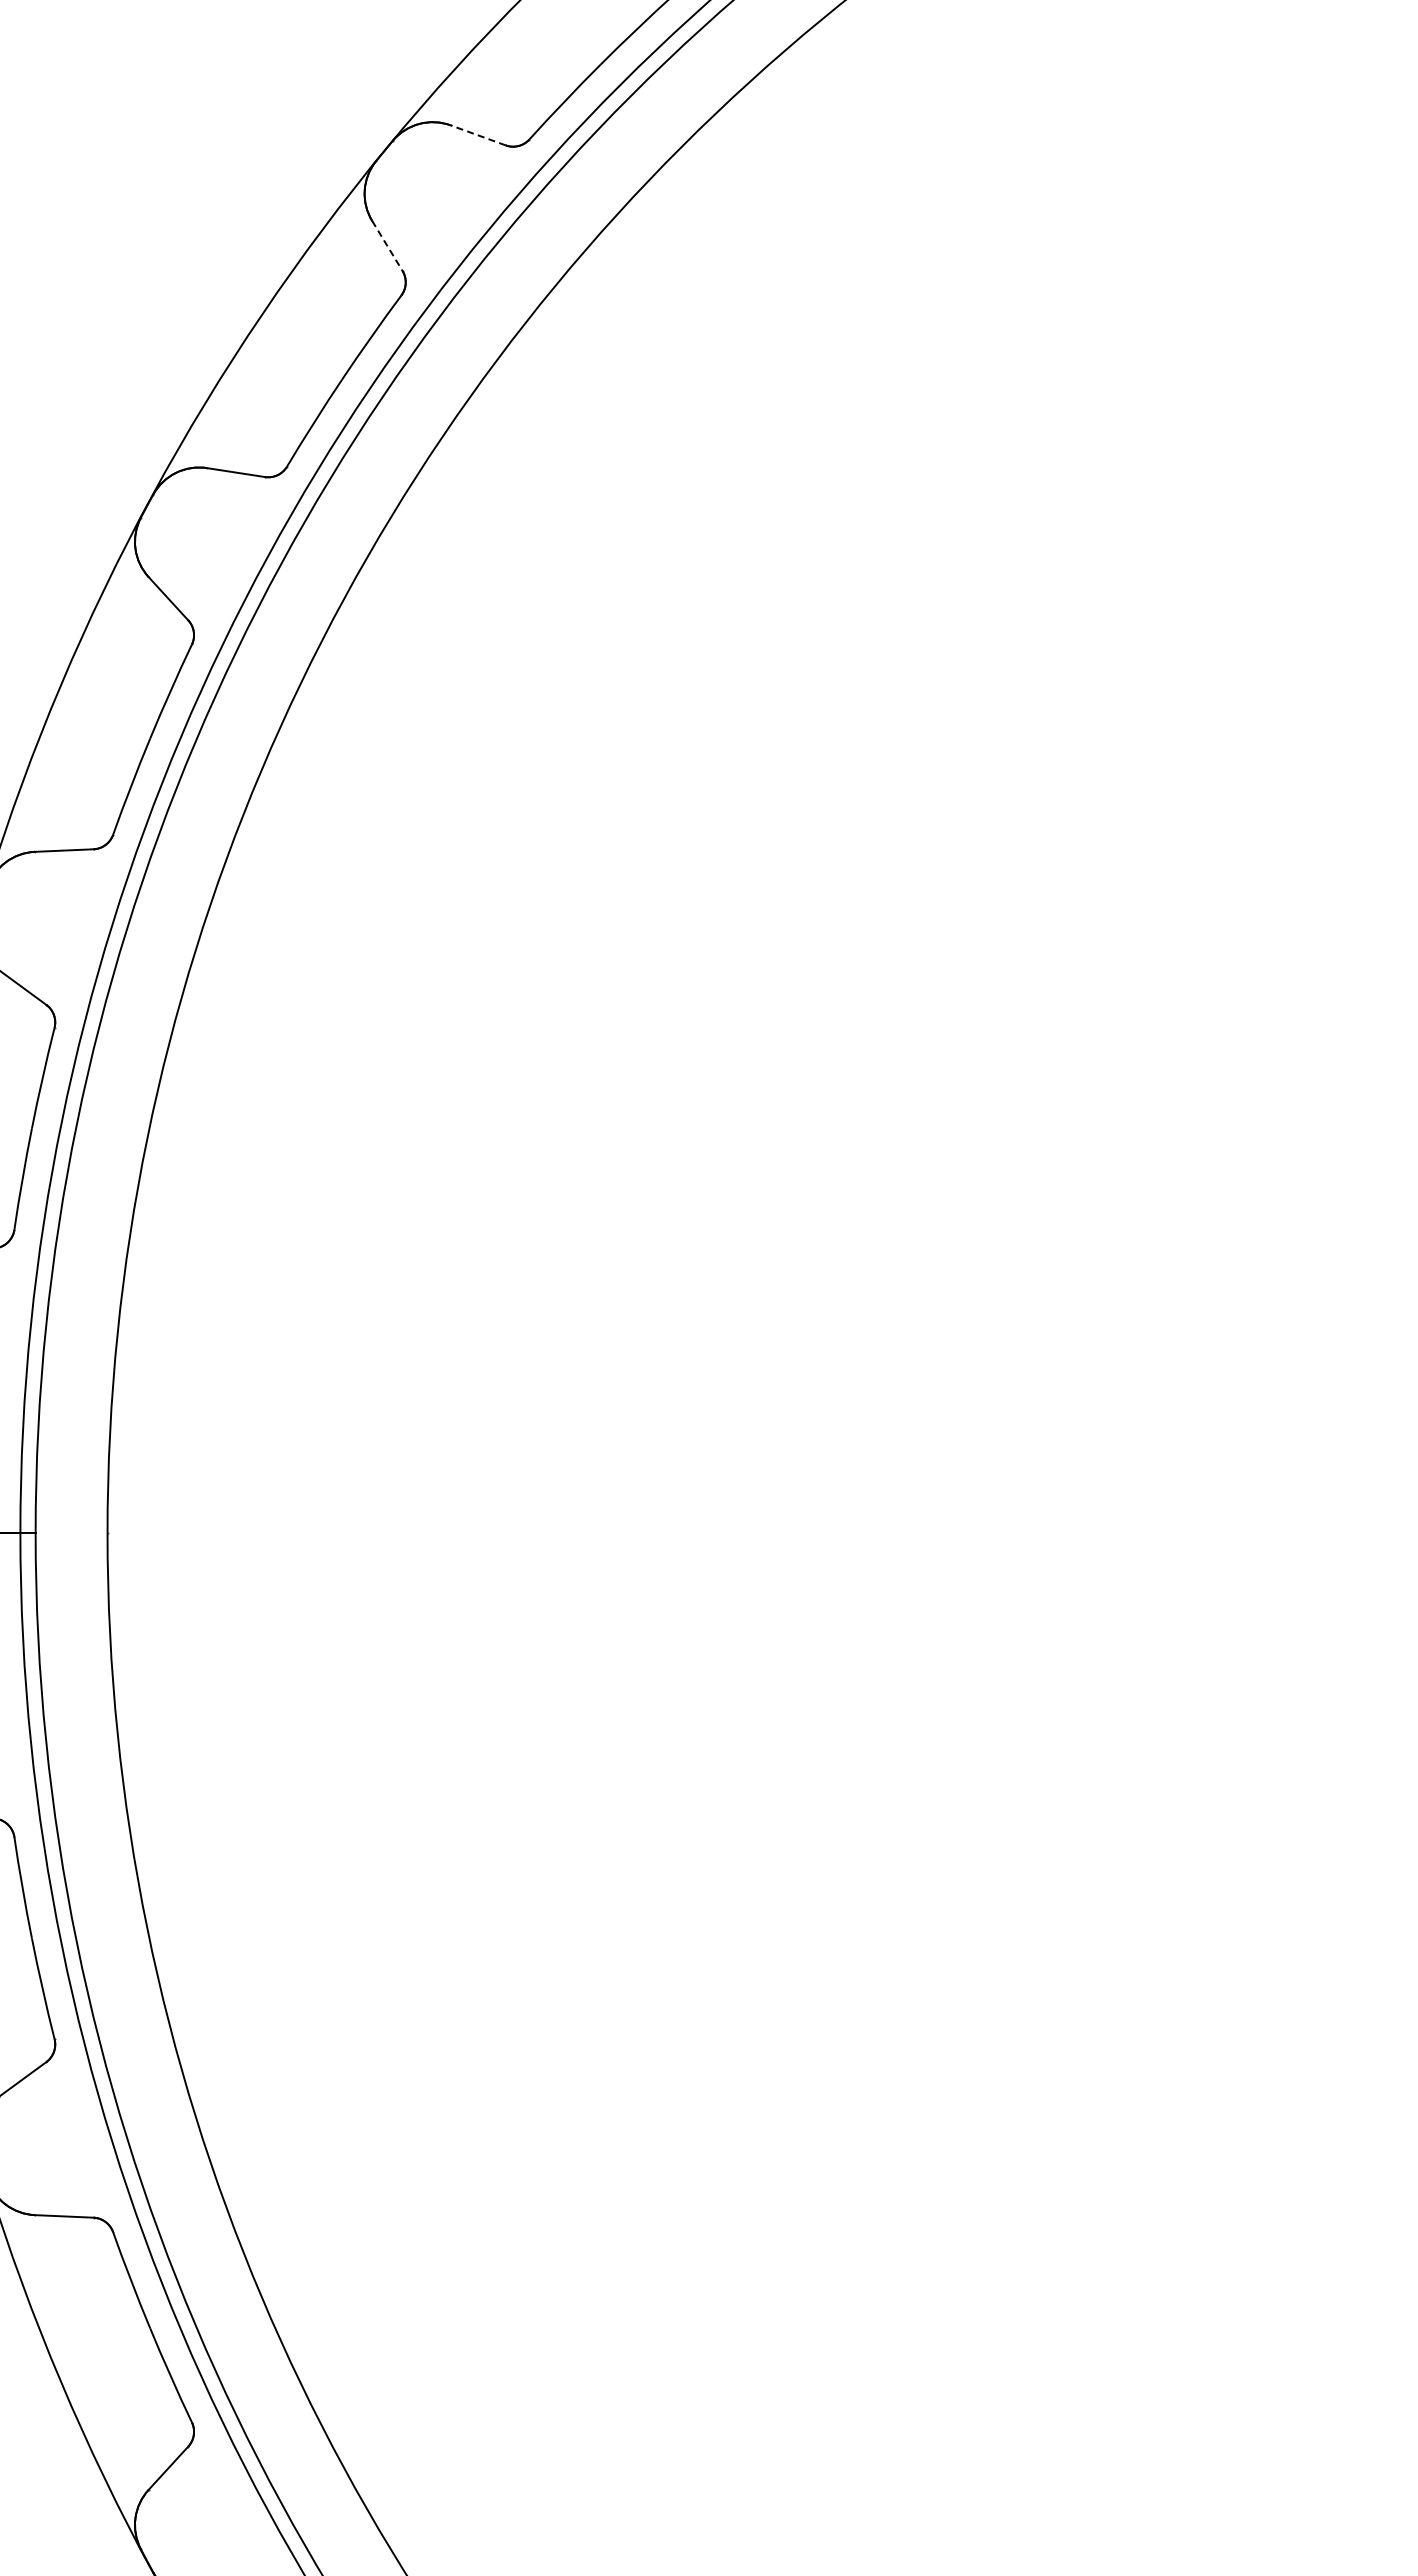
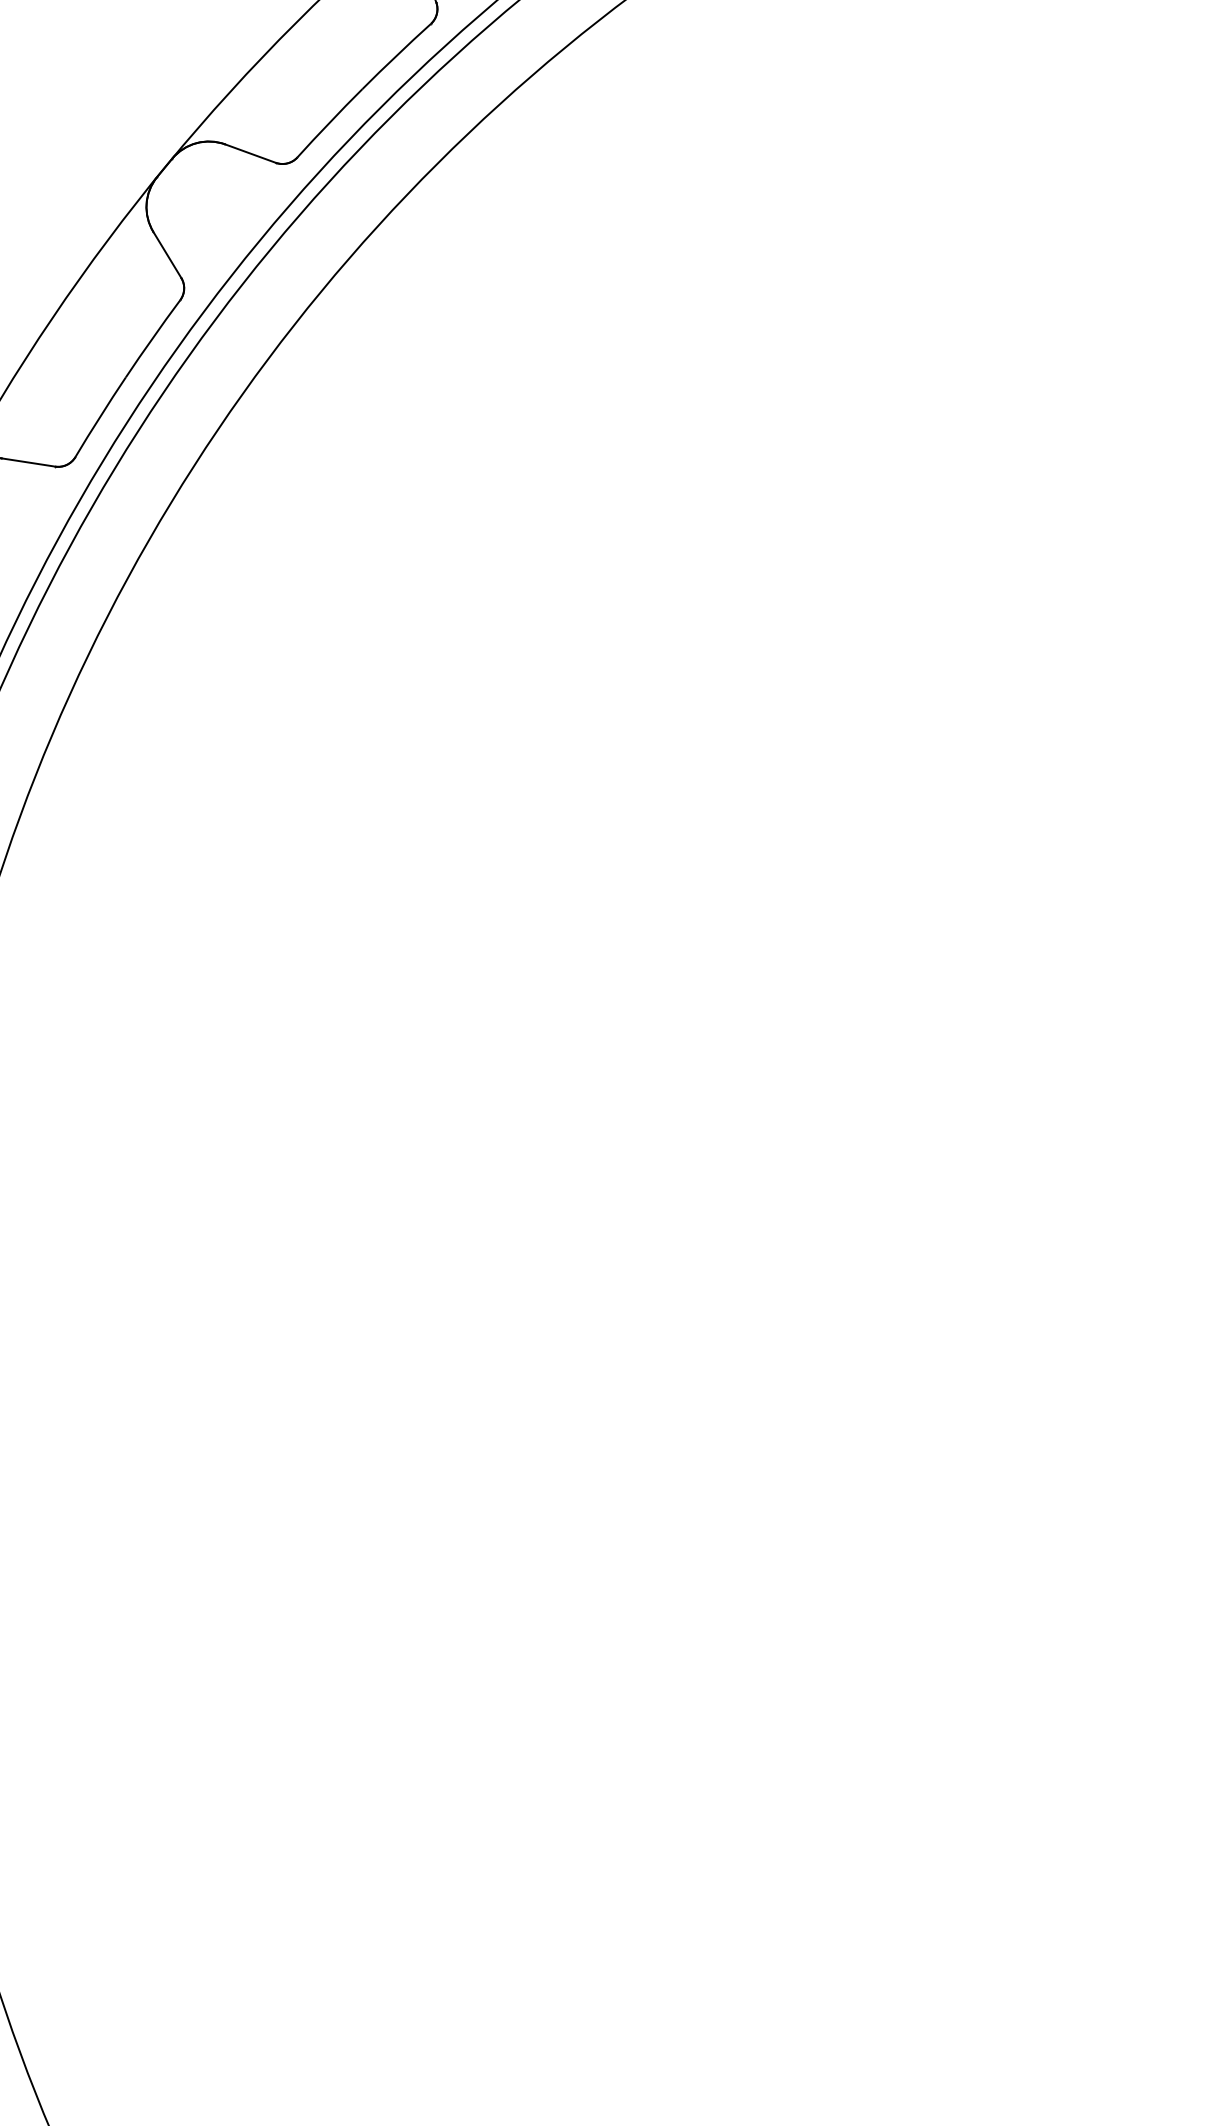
line: (477, 135) -> (249, 153), dashed -> solid
line: (387, 246) -> (167, 255), dashed -> solid

